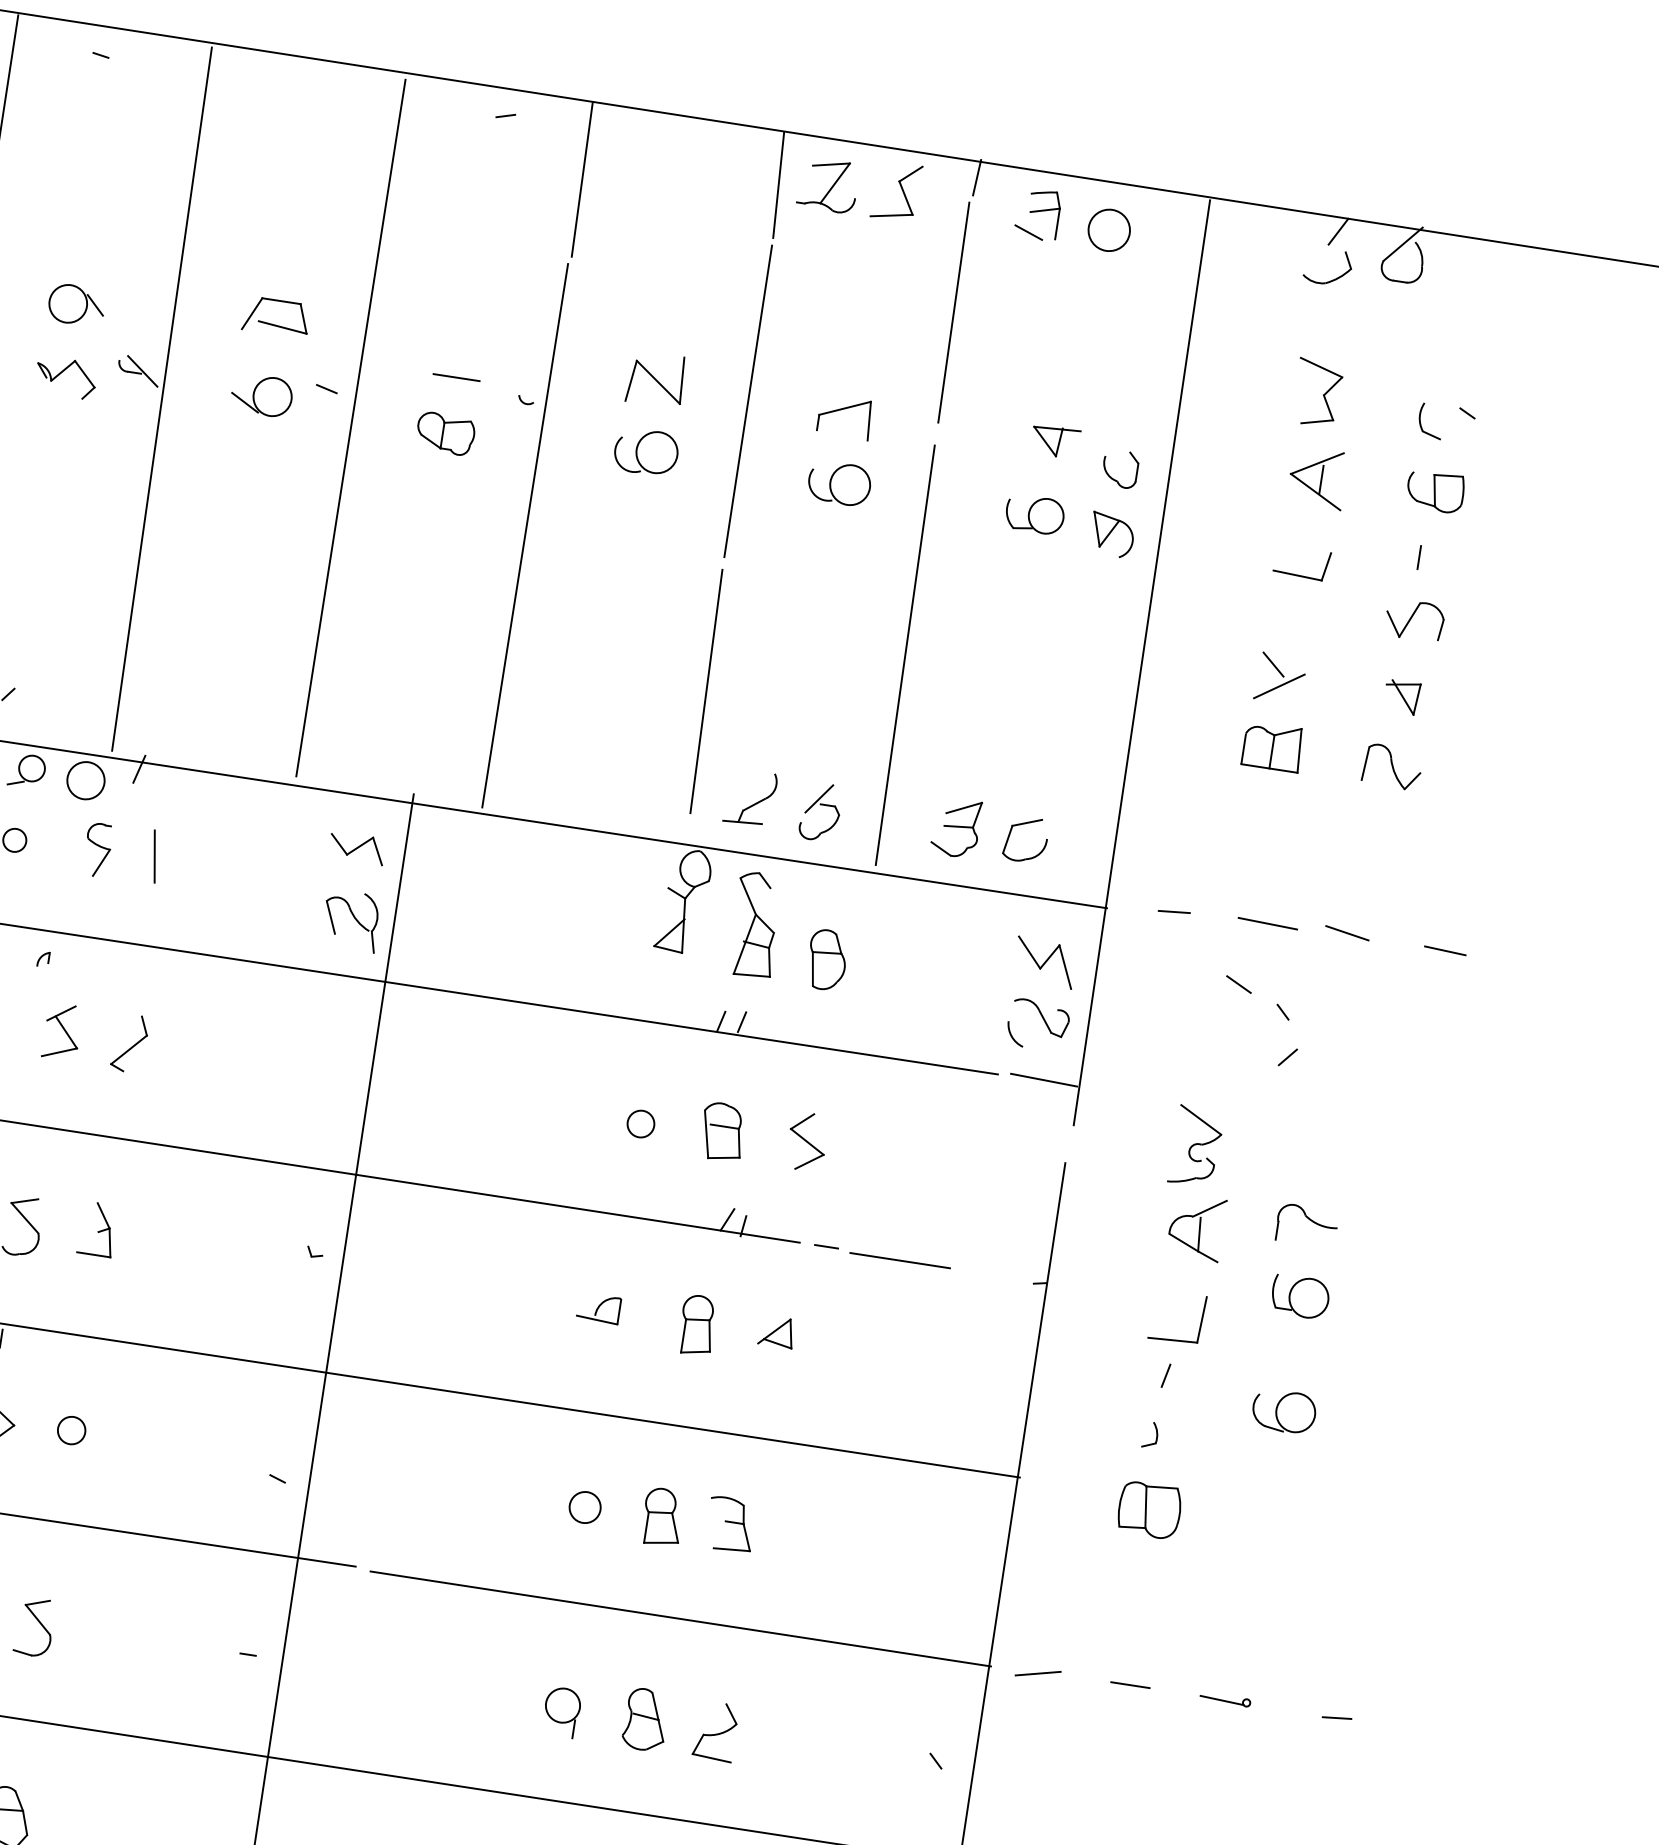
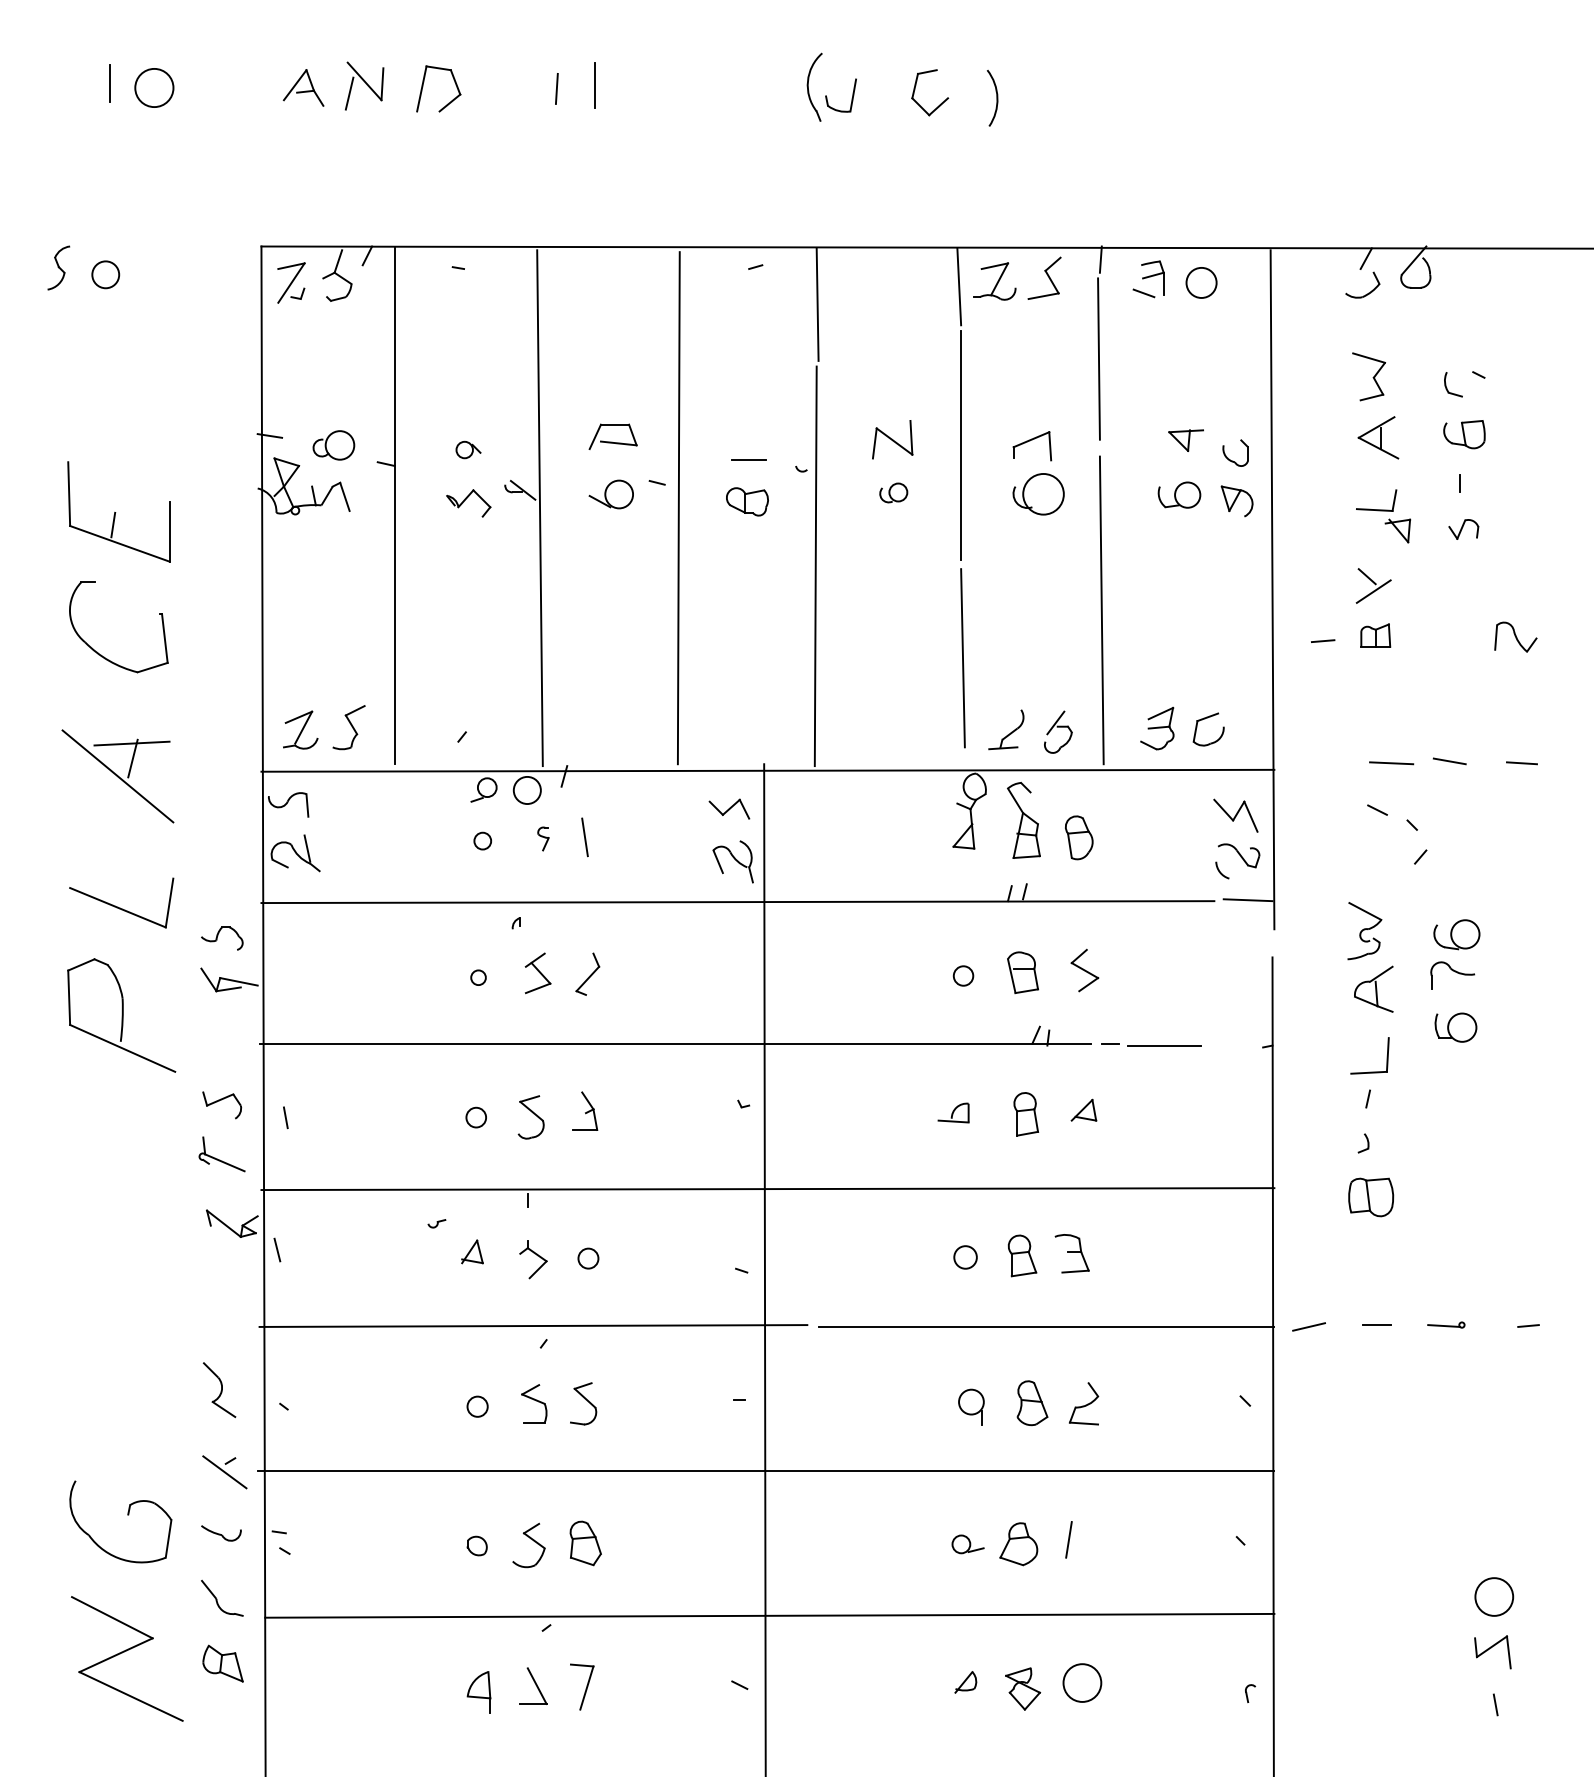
part: (76, 304) -> (468, 449), size x0.6
part: (646, 451) -> (893, 492), size x0.6
circle: (850, 484) -> (1043, 493), size x1.4
part: (1414, 620) -> (1463, 529), size x0.7
part: (1401, 696) -> (1397, 530), moved
part: (1272, 746) -> (1375, 635), size x0.7
part: (1392, 766) -> (1515, 636), moved
part: (97, 849) -> (543, 838), size x0.6
line: (1174, 911) -> (1323, 640), moved
part: (1283, 1411) -> (1456, 934), moved

